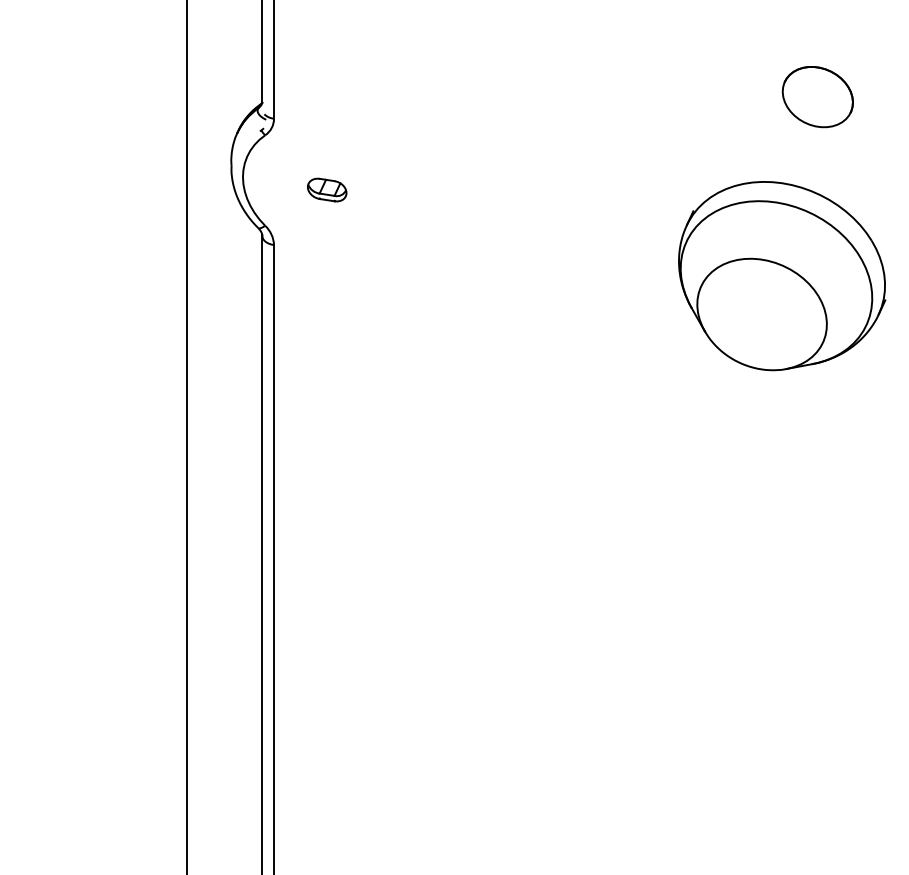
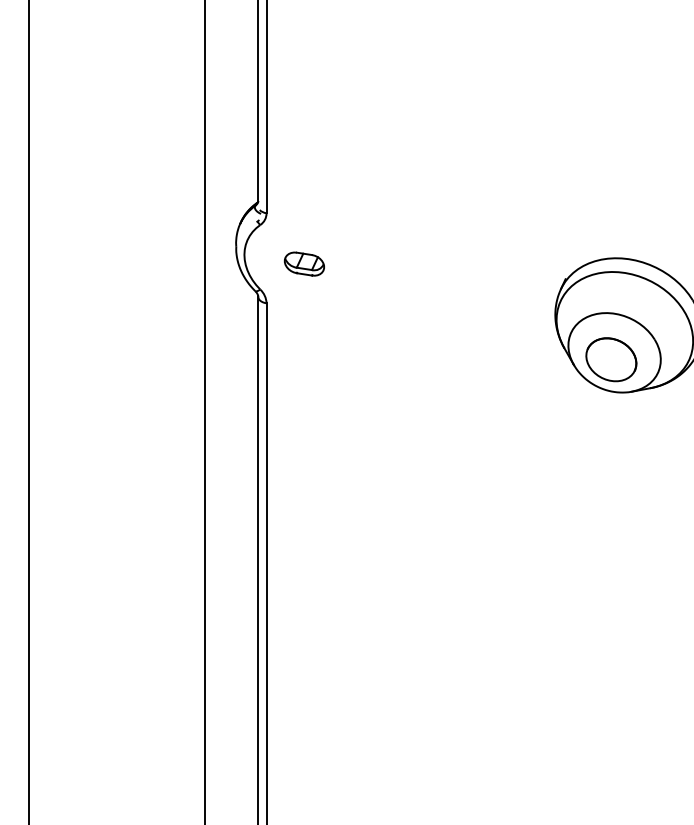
part: (818, 96) -> (611, 359), moved
part: (327, 189) -> (304, 263), size x1.43

